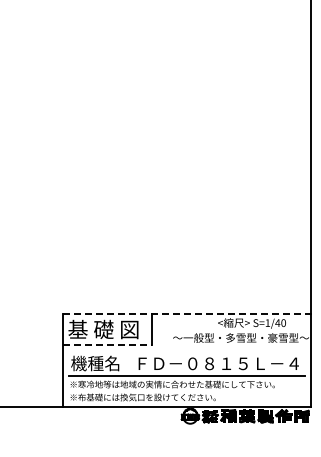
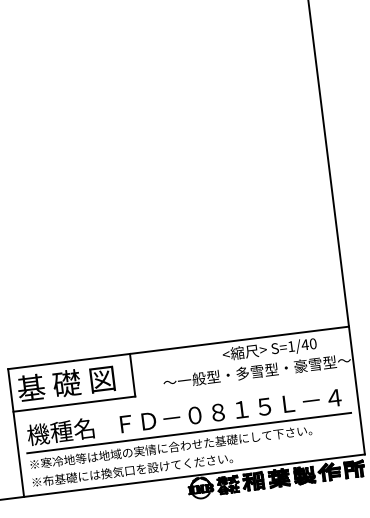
line: (186, 314) -> (178, 348), dashed -> solid
line: (107, 344) -> (74, 403), dashed -> solid

